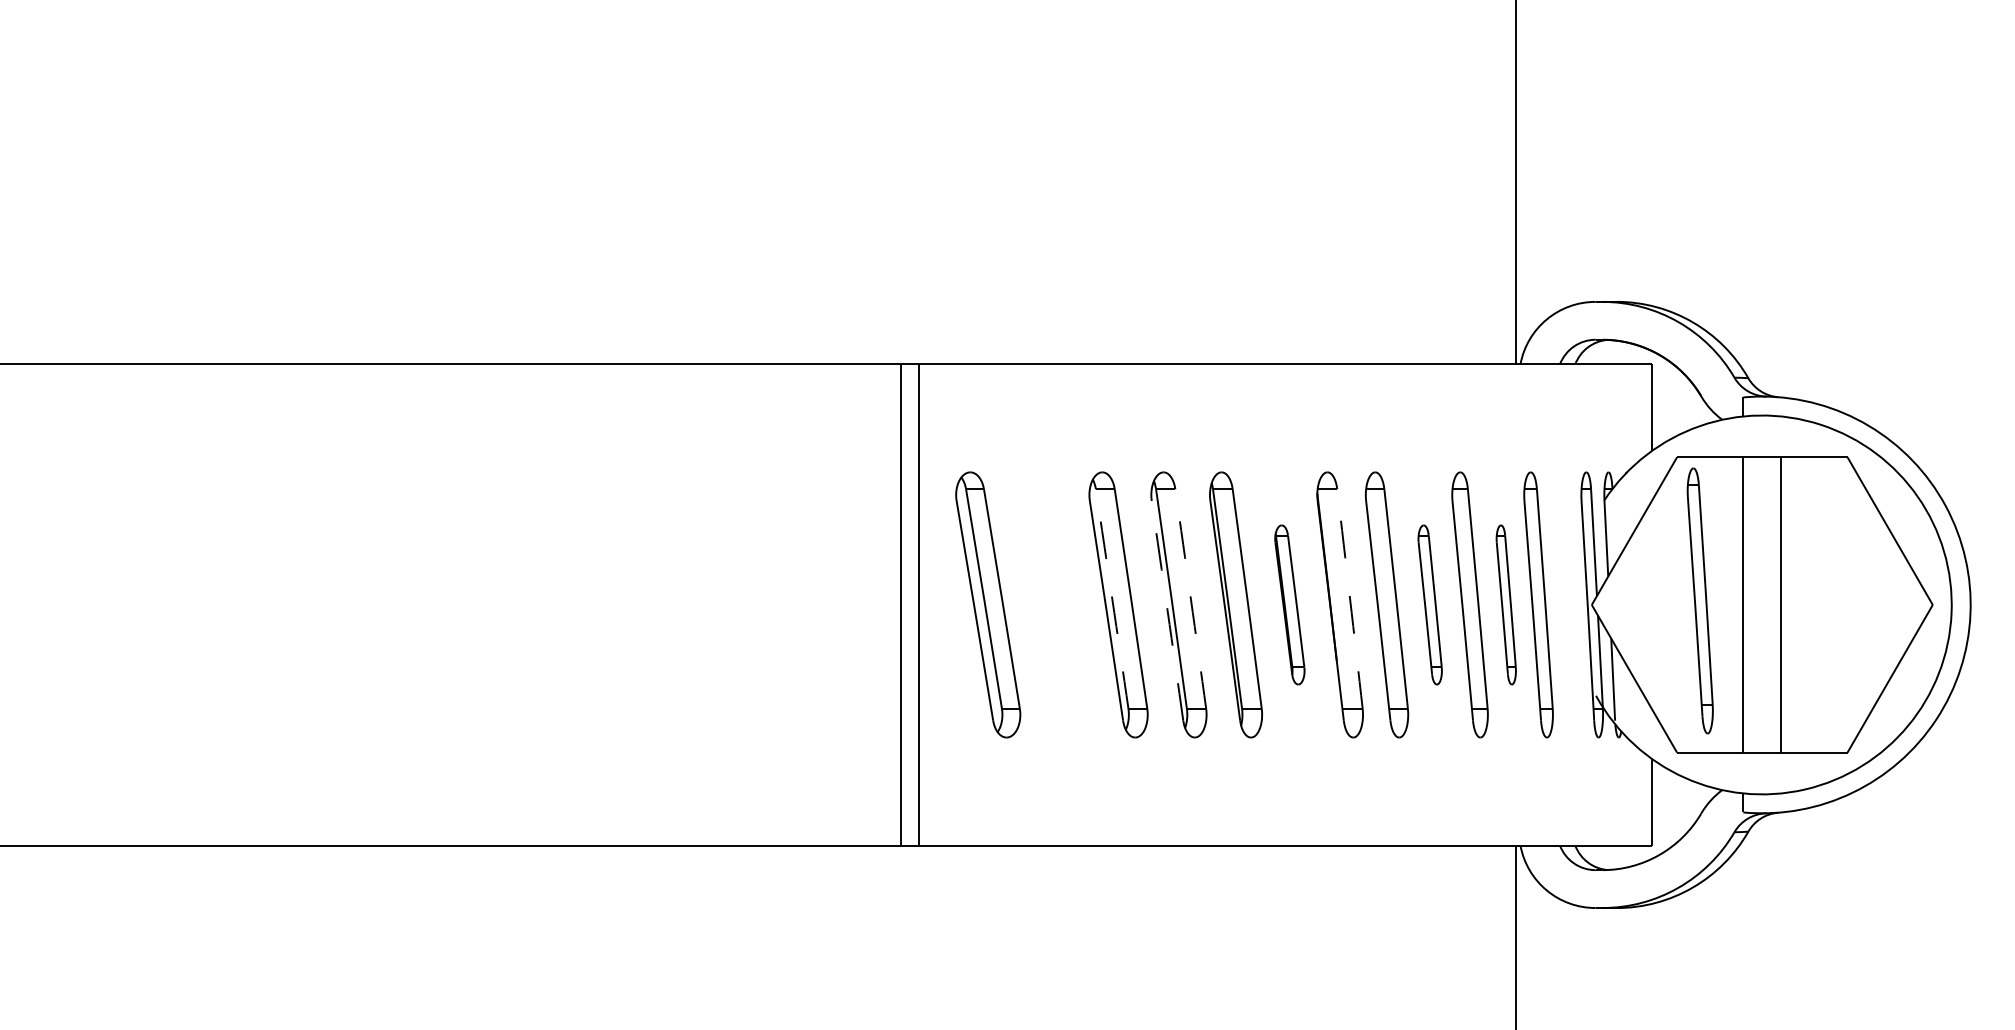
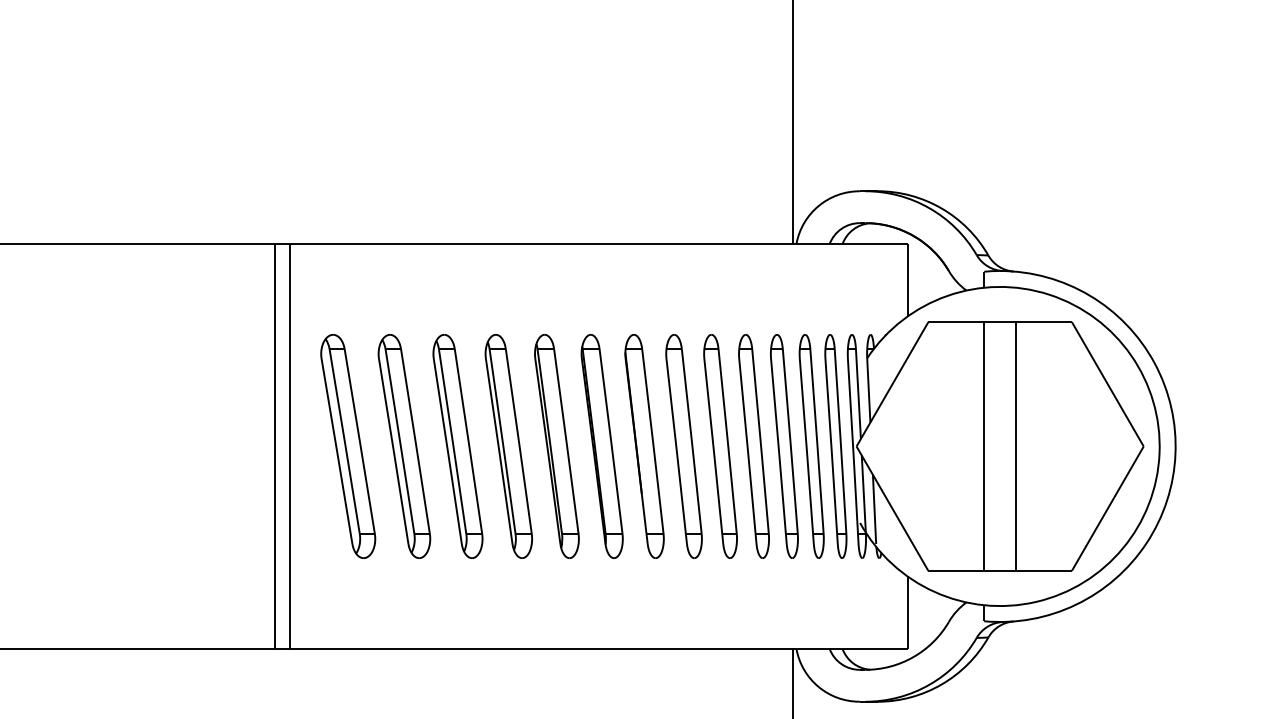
line: (1112, 599) -> (452, 441), dashed -> solid
line: (1190, 599) -> (518, 441), dashed -> solid
line: (1350, 599) -> (653, 441), dashed -> solid
part: (1699, 600) -> (835, 446), moved
part: (1054, 604) -> (404, 446), added
part: (1289, 604) -> (601, 446), size x1.67
part: (1429, 604) -> (719, 446), size x1.67
part: (1506, 604) -> (784, 446), size x1.67
line: (1167, 610) -> (499, 451), dashed -> solid

